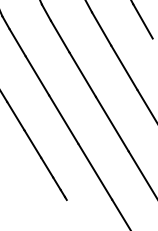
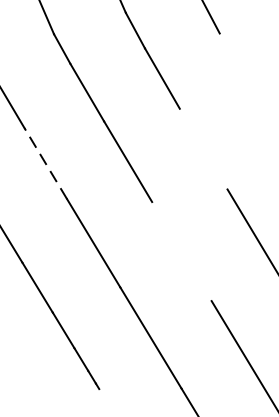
line: (142, 21) -> (236, 65), removed
line: (124, 67) -> (203, 148), removed
line: (37, 75) -> (46, 163), solid -> dashed
line: (111, 123) -> (180, 250), removed

